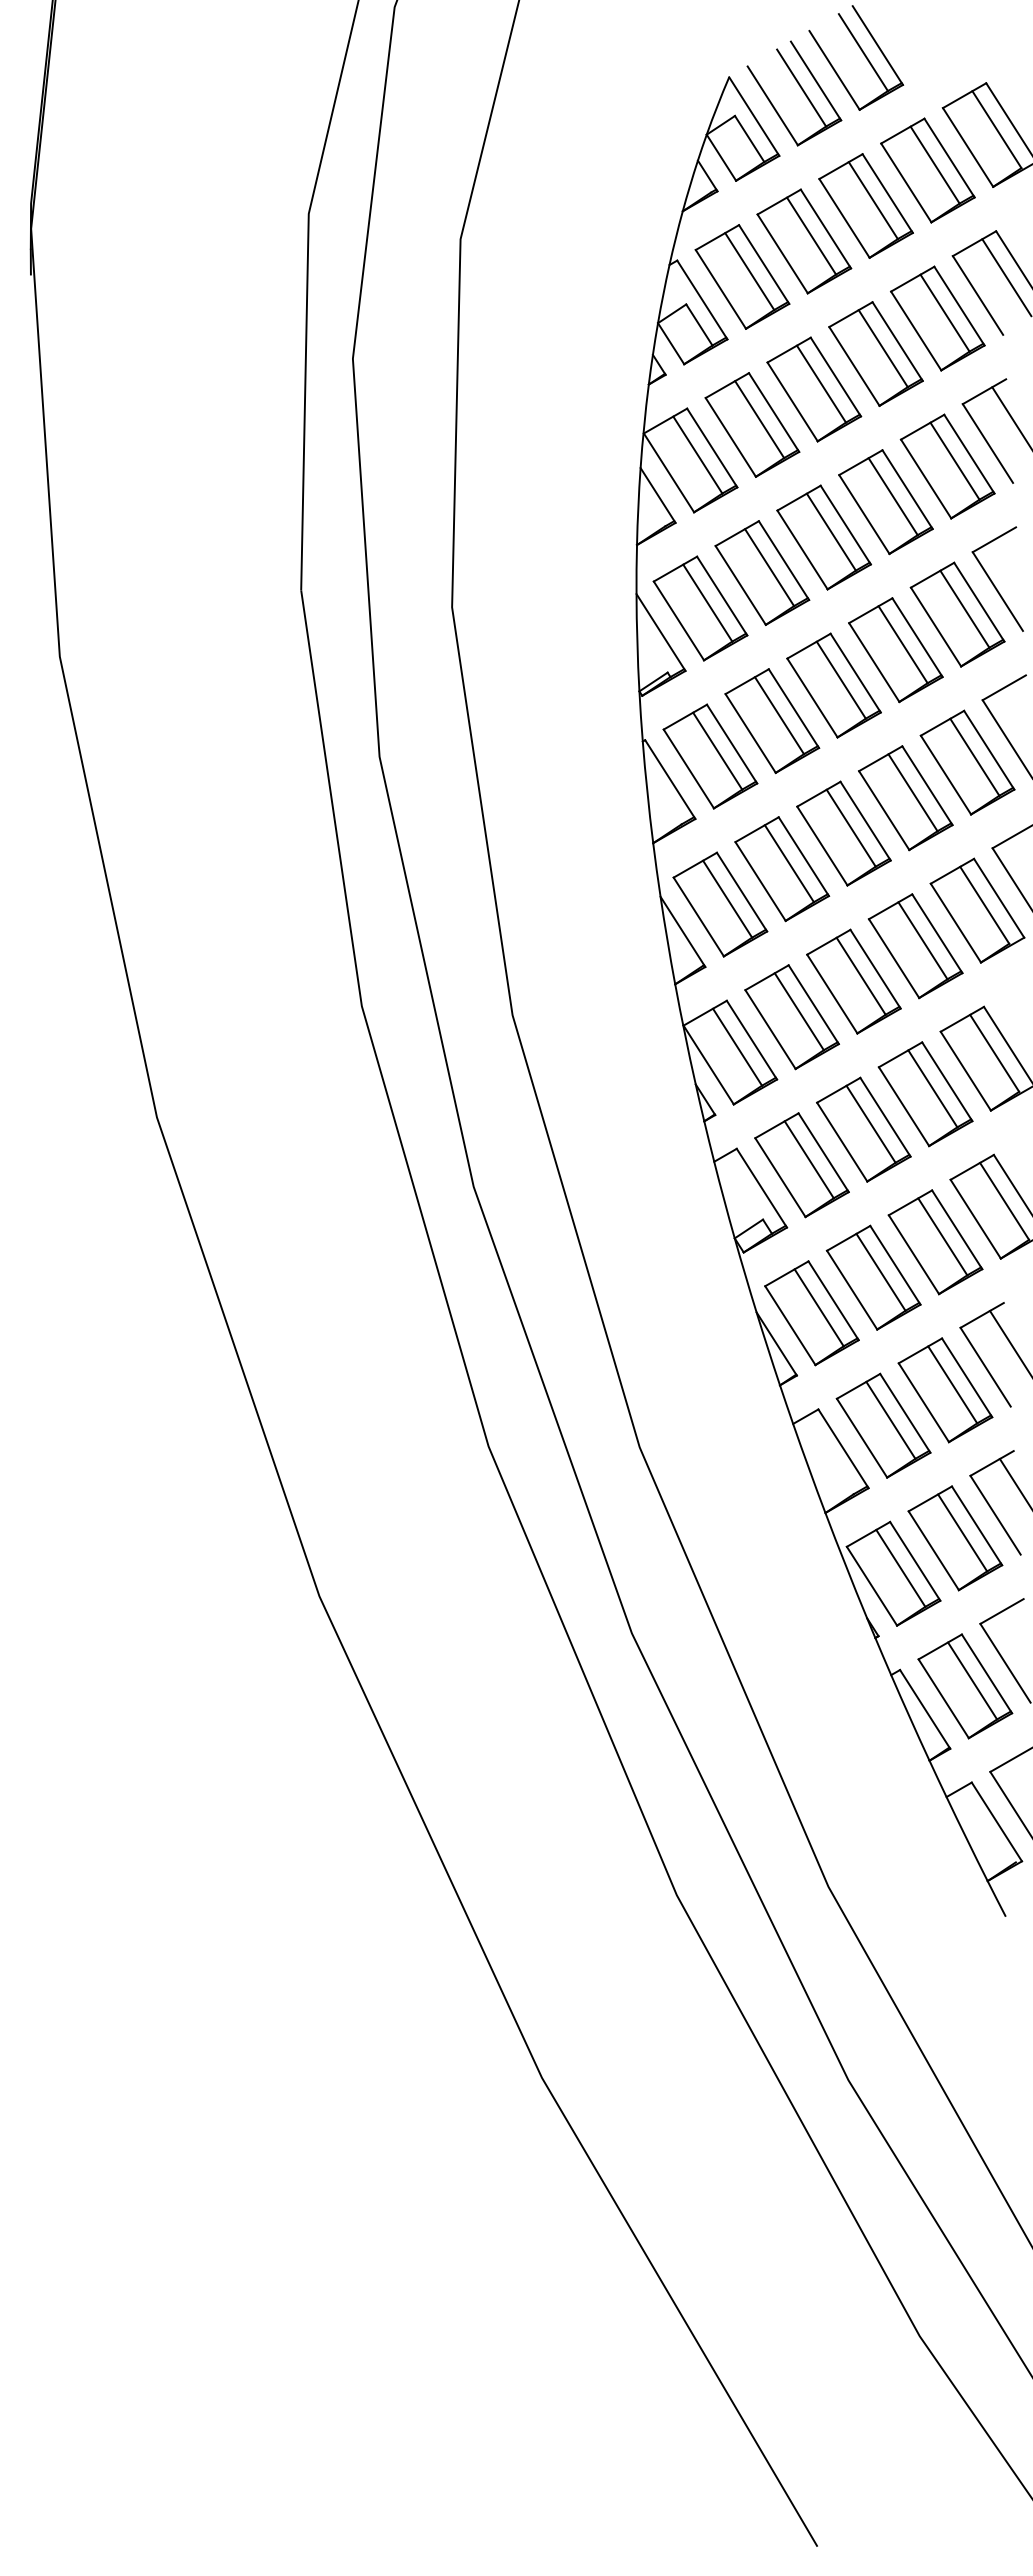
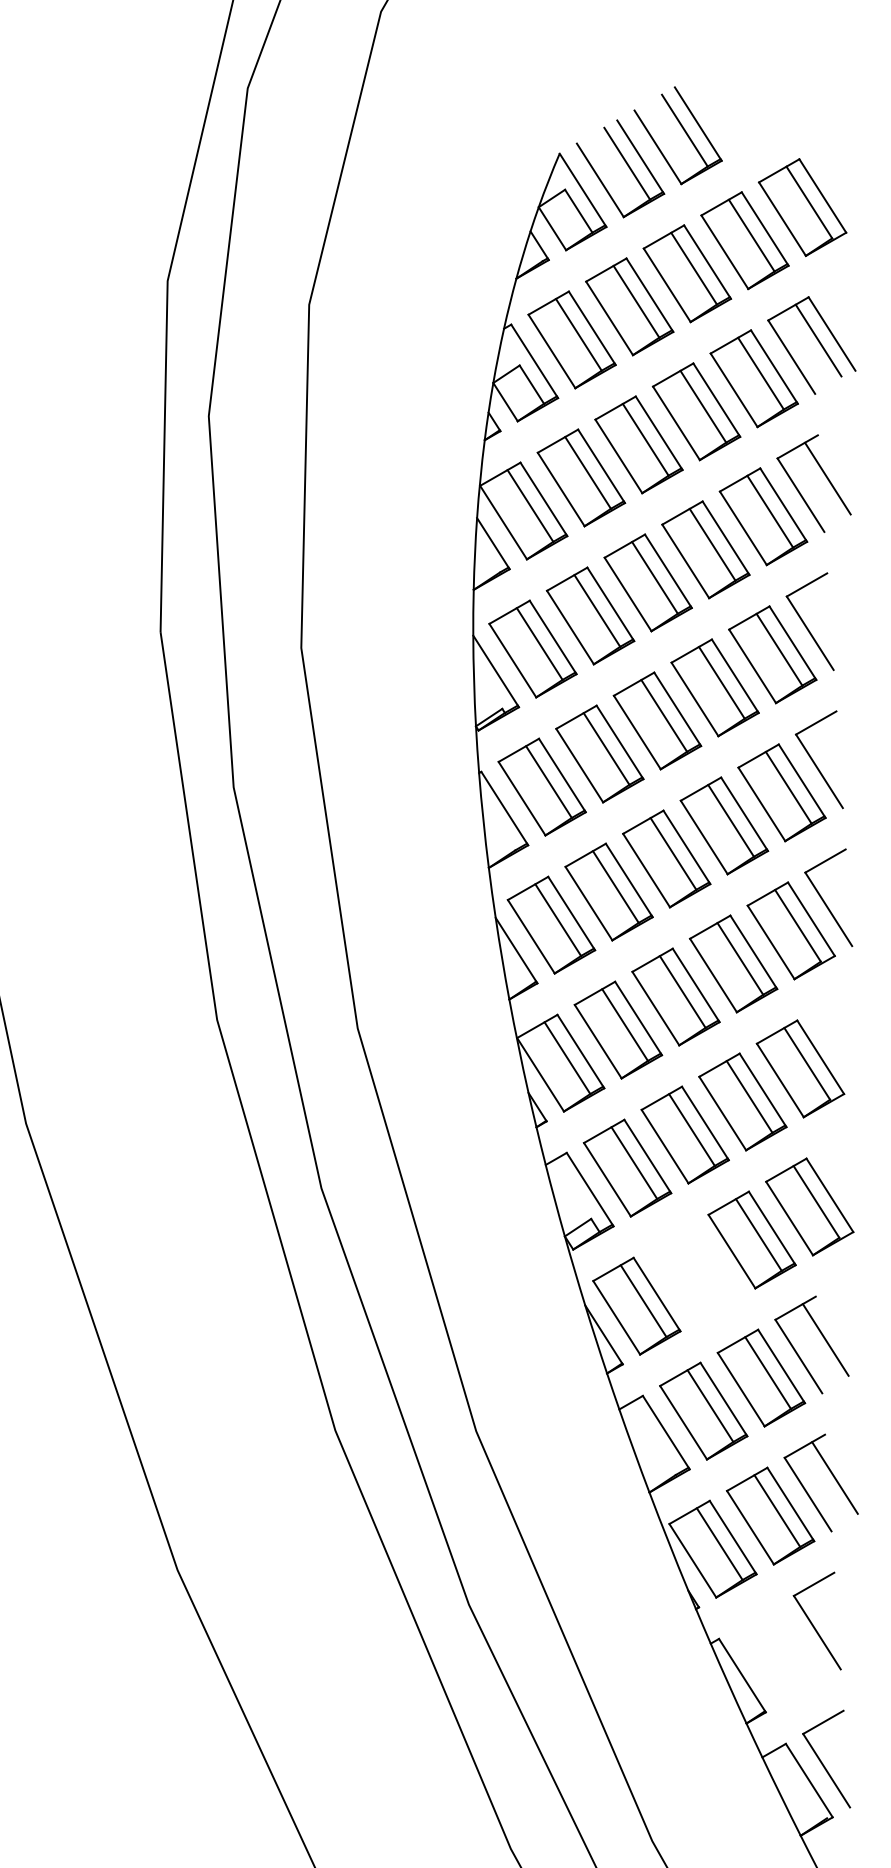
part: (873, 1277) -> (694, 1272), removed
part: (965, 1686) -> (780, 1654), removed

